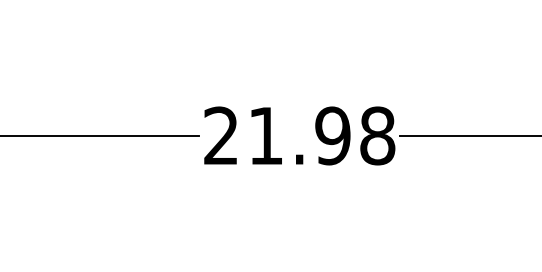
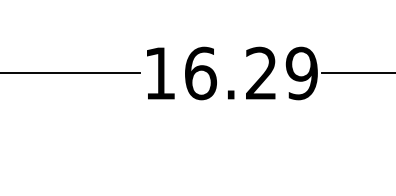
text: (299, 135) -> (231, 73), 21.98 -> 16.29

